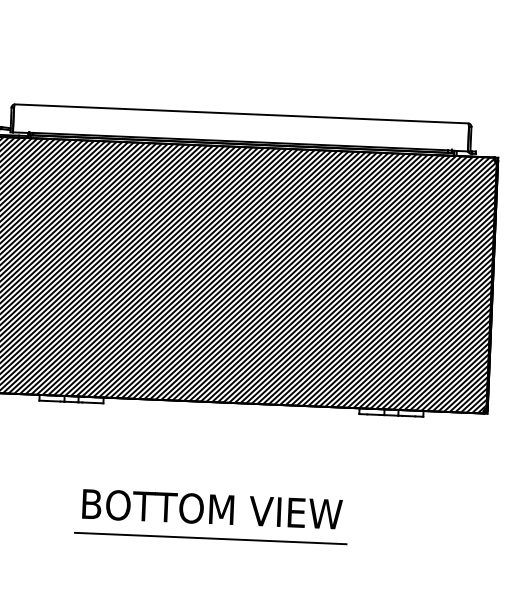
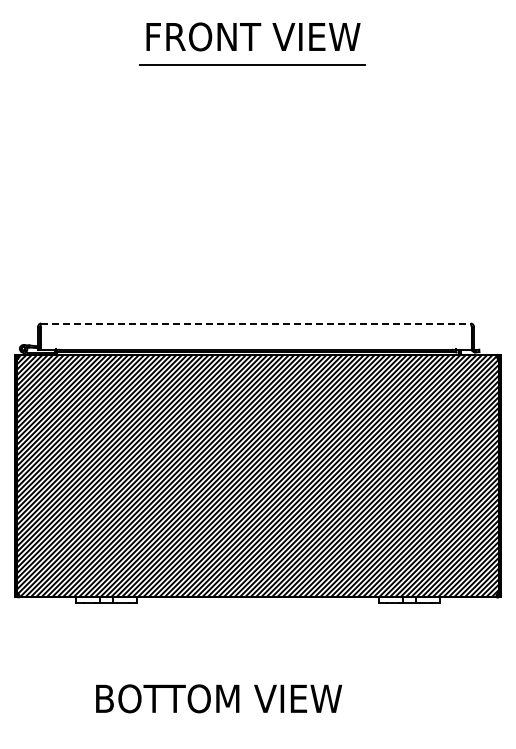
line: (242, 113) -> (256, 323), solid -> dashed
text: (212, 509) -> (219, 698), moved
line: (210, 538) -> (243, 726), removed

